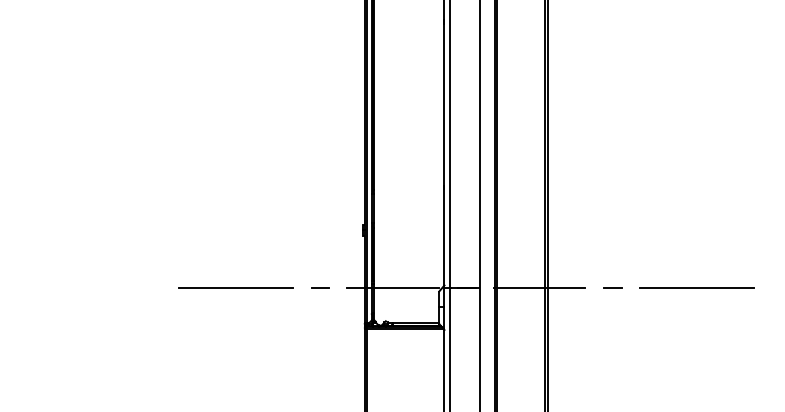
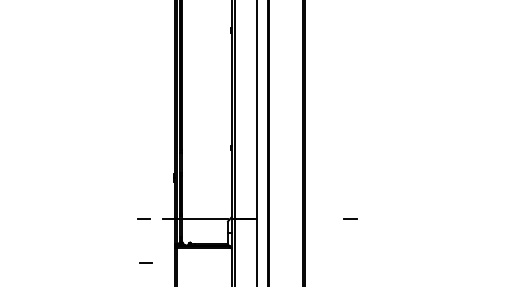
line: (235, 288) -> (83, 219), removed
line: (539, 288) -> (298, 219), removed
line: (697, 288) -> (410, 219), removed
line: (323, 349) -> (146, 262), added

